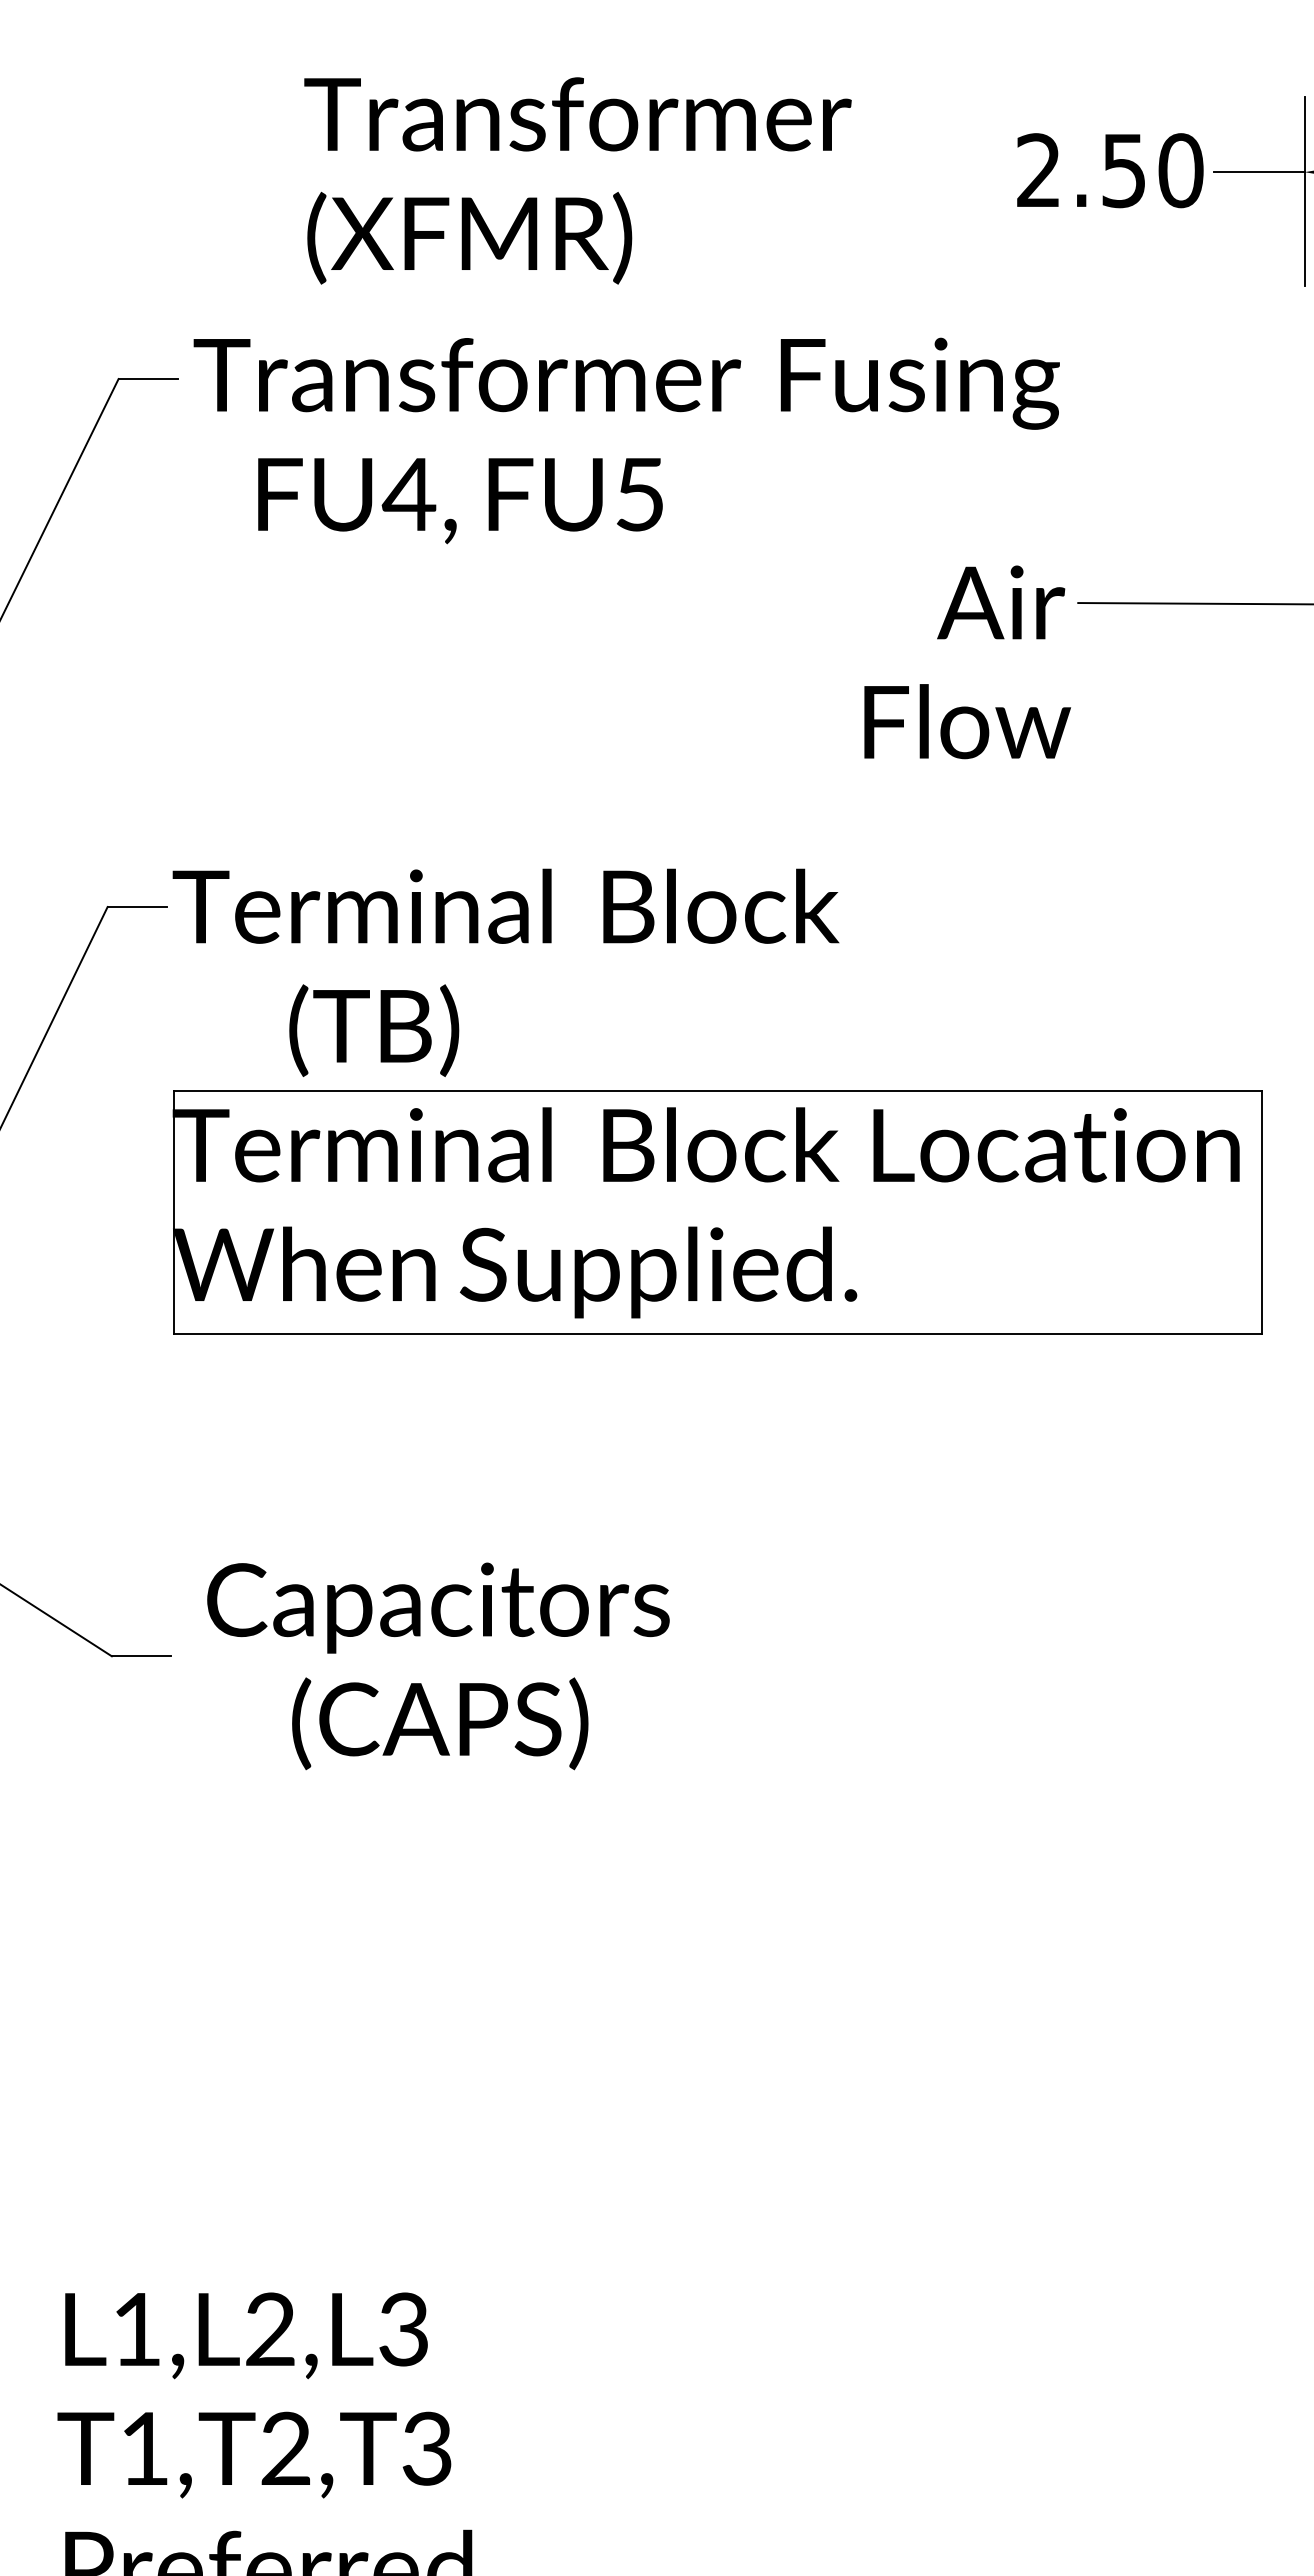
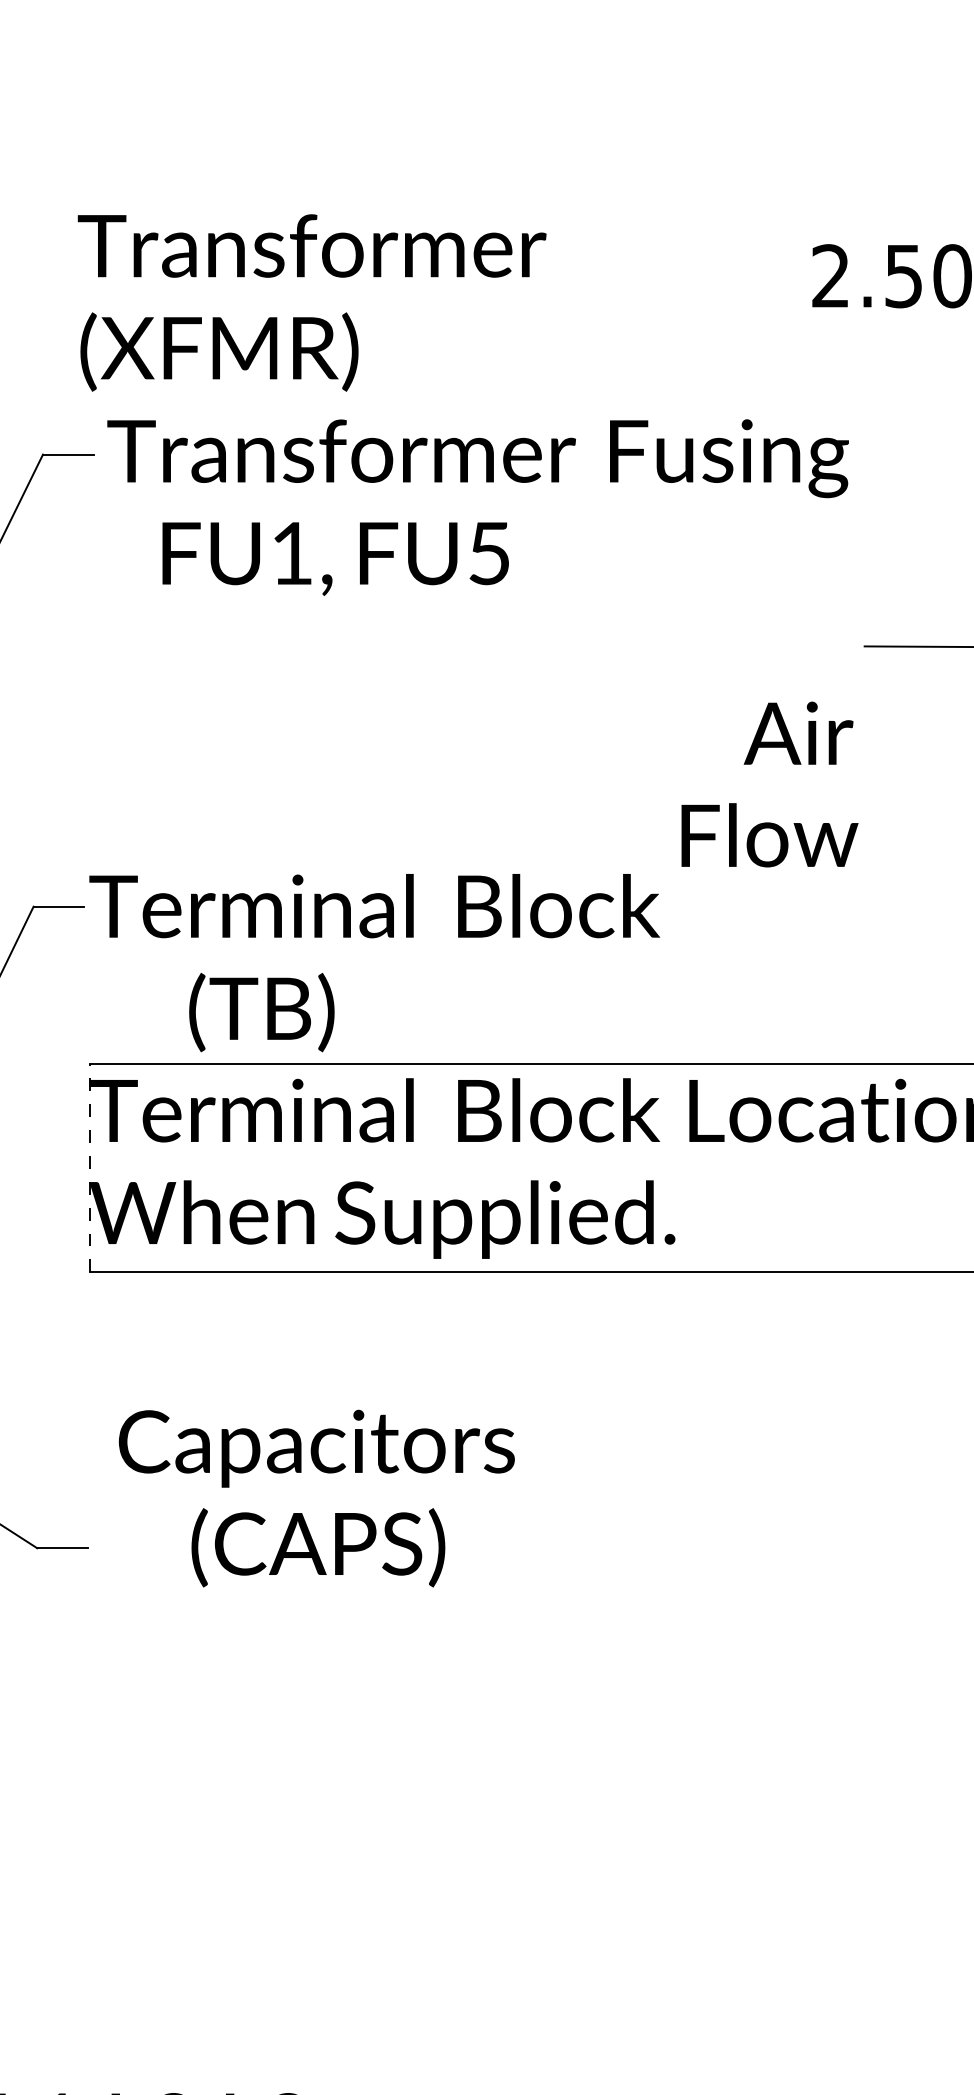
text: (577, 180) -> (311, 302), moved
text: (408, 494) -> (291, 553), FU4, -> FU1,
text: (967, 662) -> (769, 784), moved
line: (173, 1212) -> (90, 1168), solid -> dashed
text: (438, 1666) -> (316, 1498), moved

